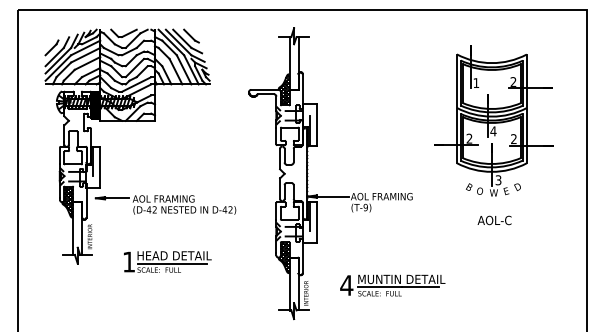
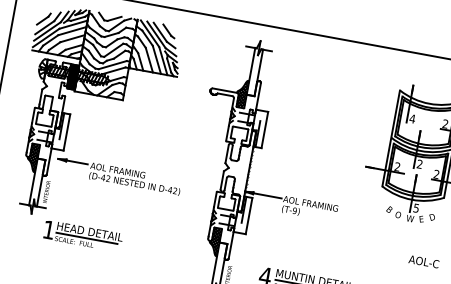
text: (476, 82) -> (412, 118), 1 -> 4
text: (493, 131) -> (419, 164), 4 -> 2
text: (498, 179) -> (416, 207), 3 -> 5
text: (494, 220) -> (423, 261), moved
part: (167, 261) -> (82, 235), moved

